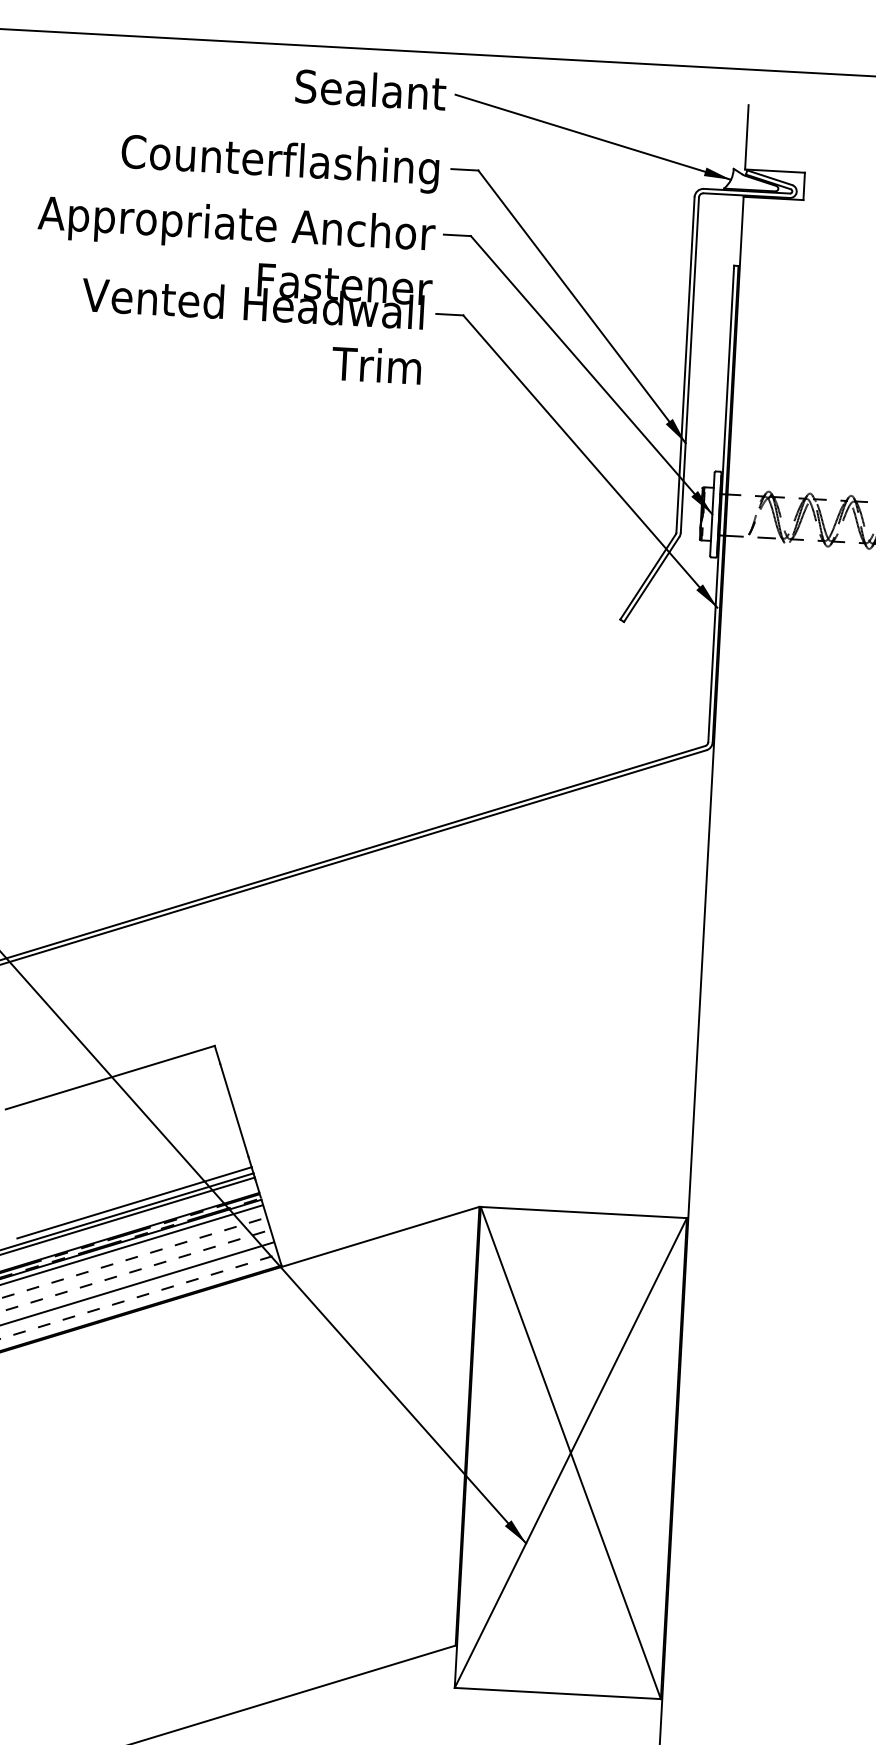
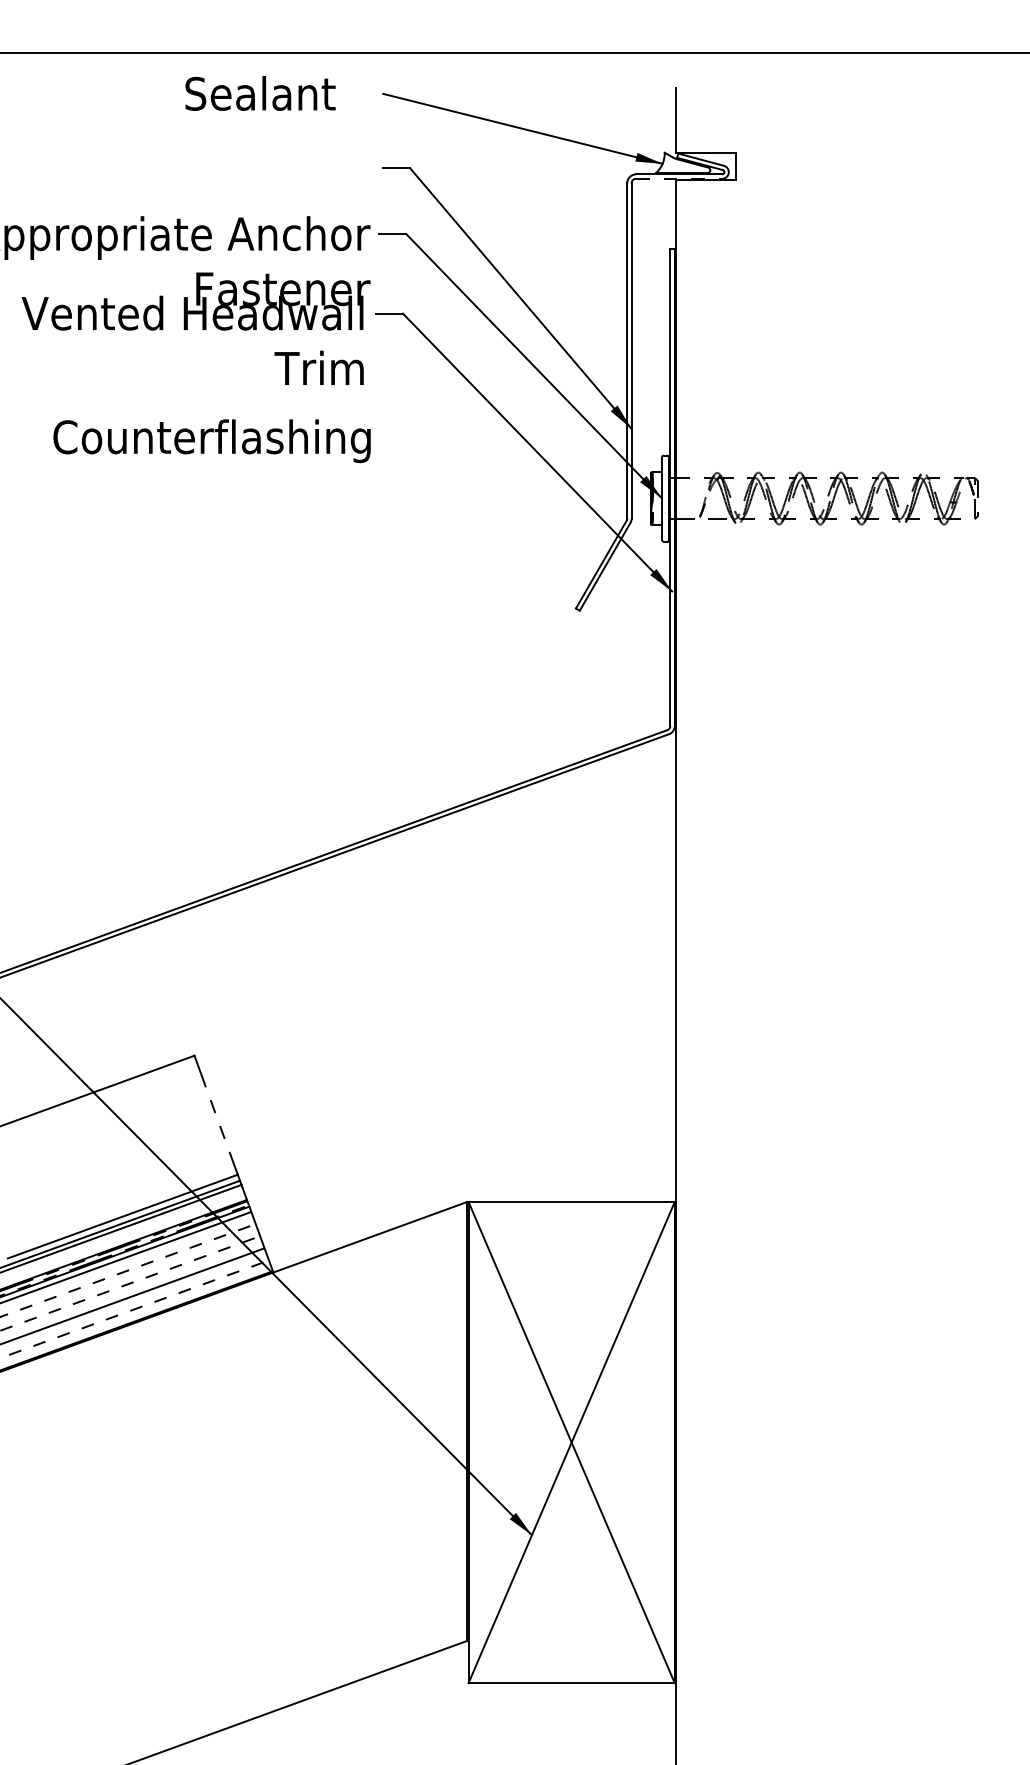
text: (370, 89) -> (260, 93), moved
text: (279, 164) -> (211, 441), moved
line: (747, 195) -> (679, 178), solid -> dashed
line: (234, 1110) -> (217, 1119), solid -> dashed

